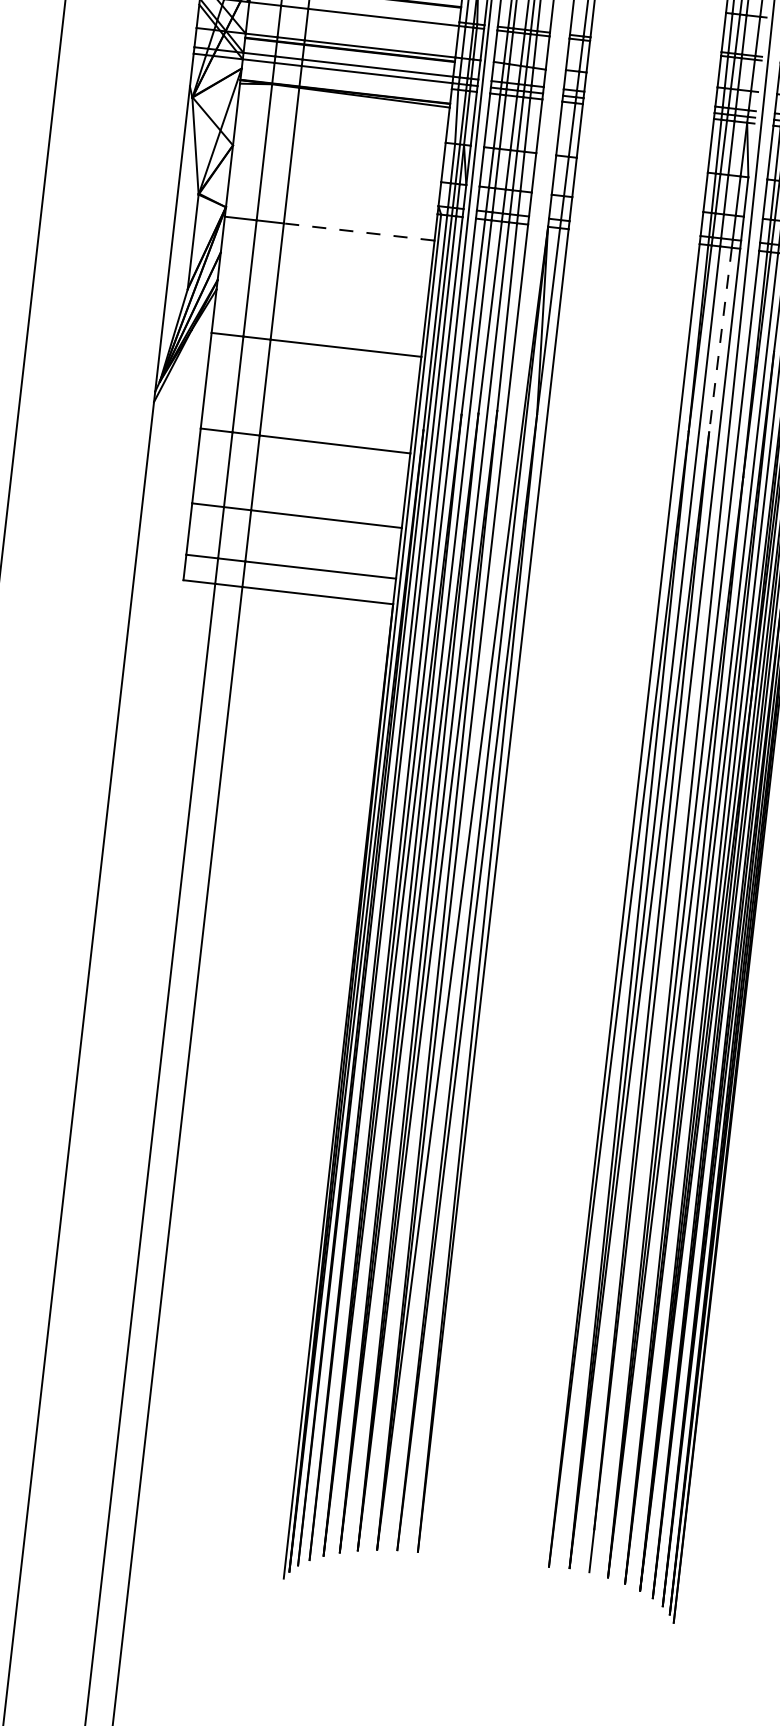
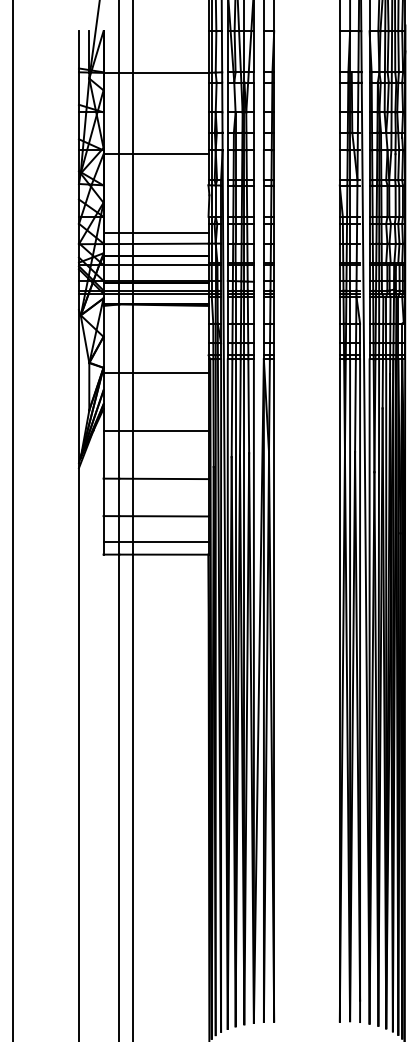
line: (358, 231) -> (170, 372), dashed -> solid
line: (720, 341) -> (355, 406), dashed -> solid

